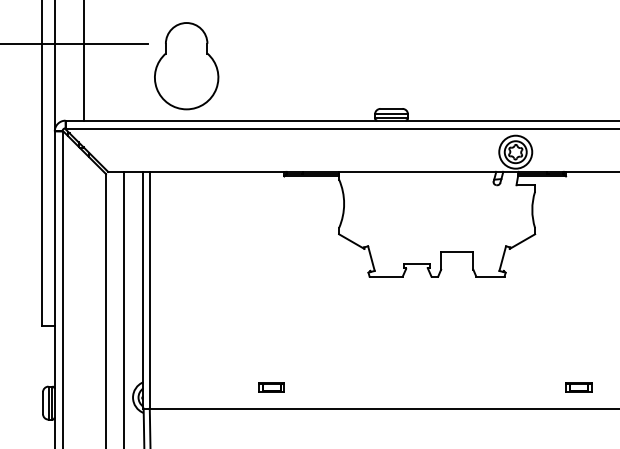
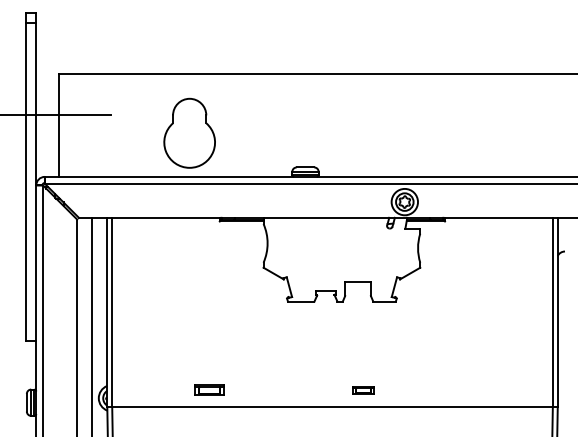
part: (186, 65) -> (189, 132), moved
part: (271, 387) -> (209, 390), size x1.4
part: (579, 387) -> (363, 390), moved

